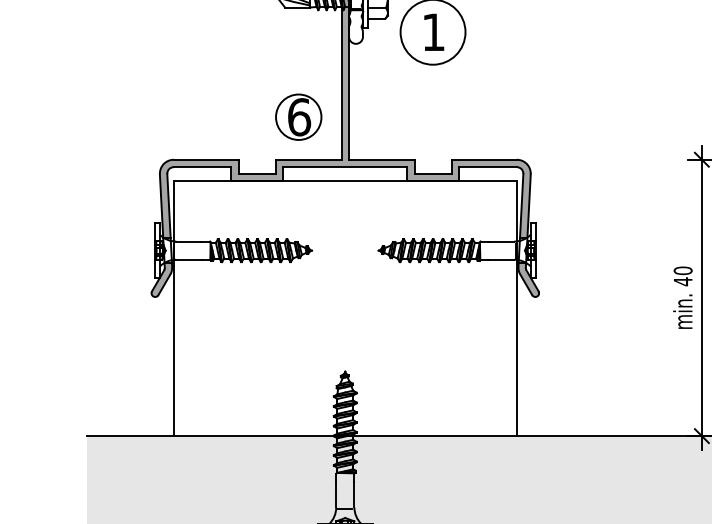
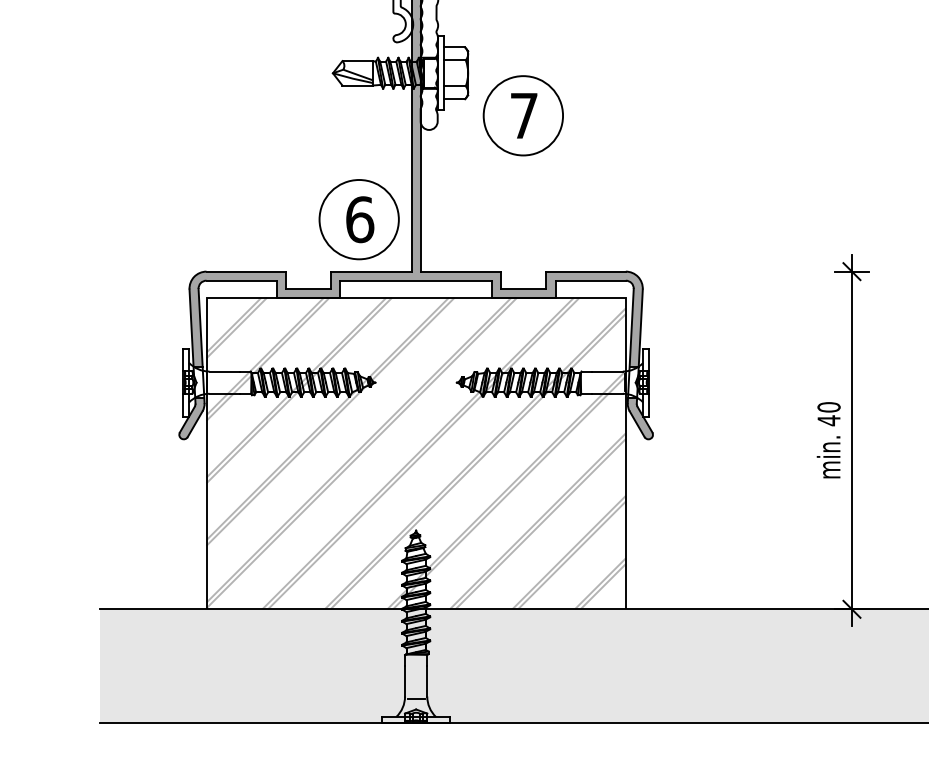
text: (433, 32) -> (524, 115), 1 -> 7
circle: (298, 117) -> (358, 219), size x1.43
hatch: (344, 308) -> (415, 453), added

